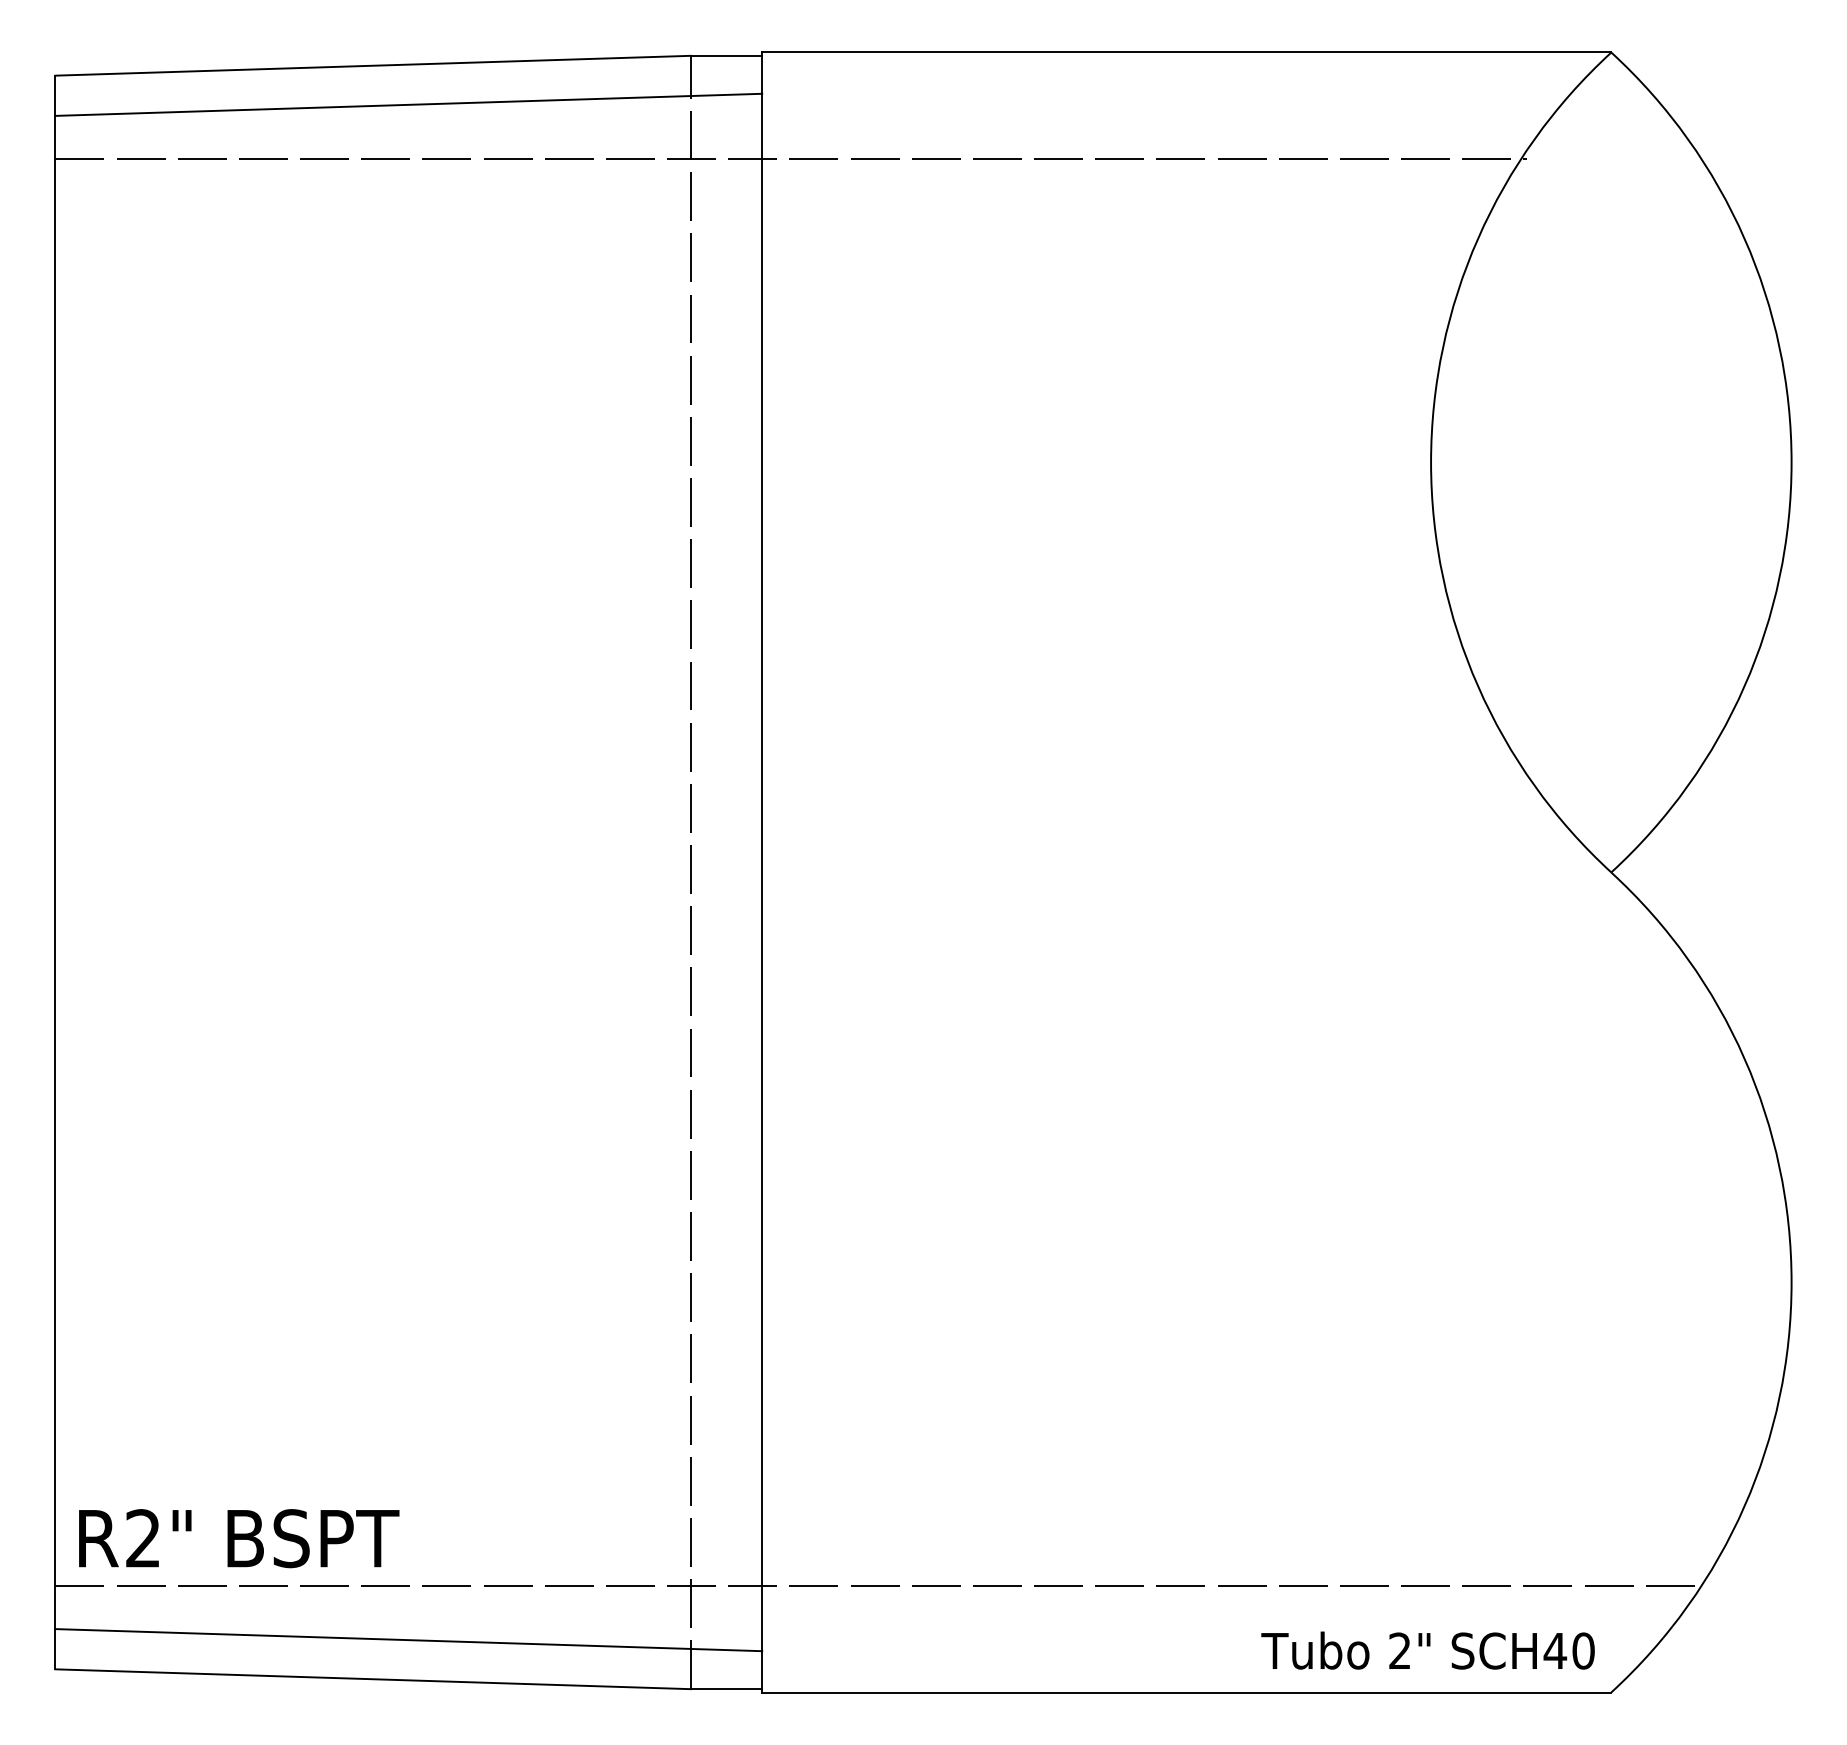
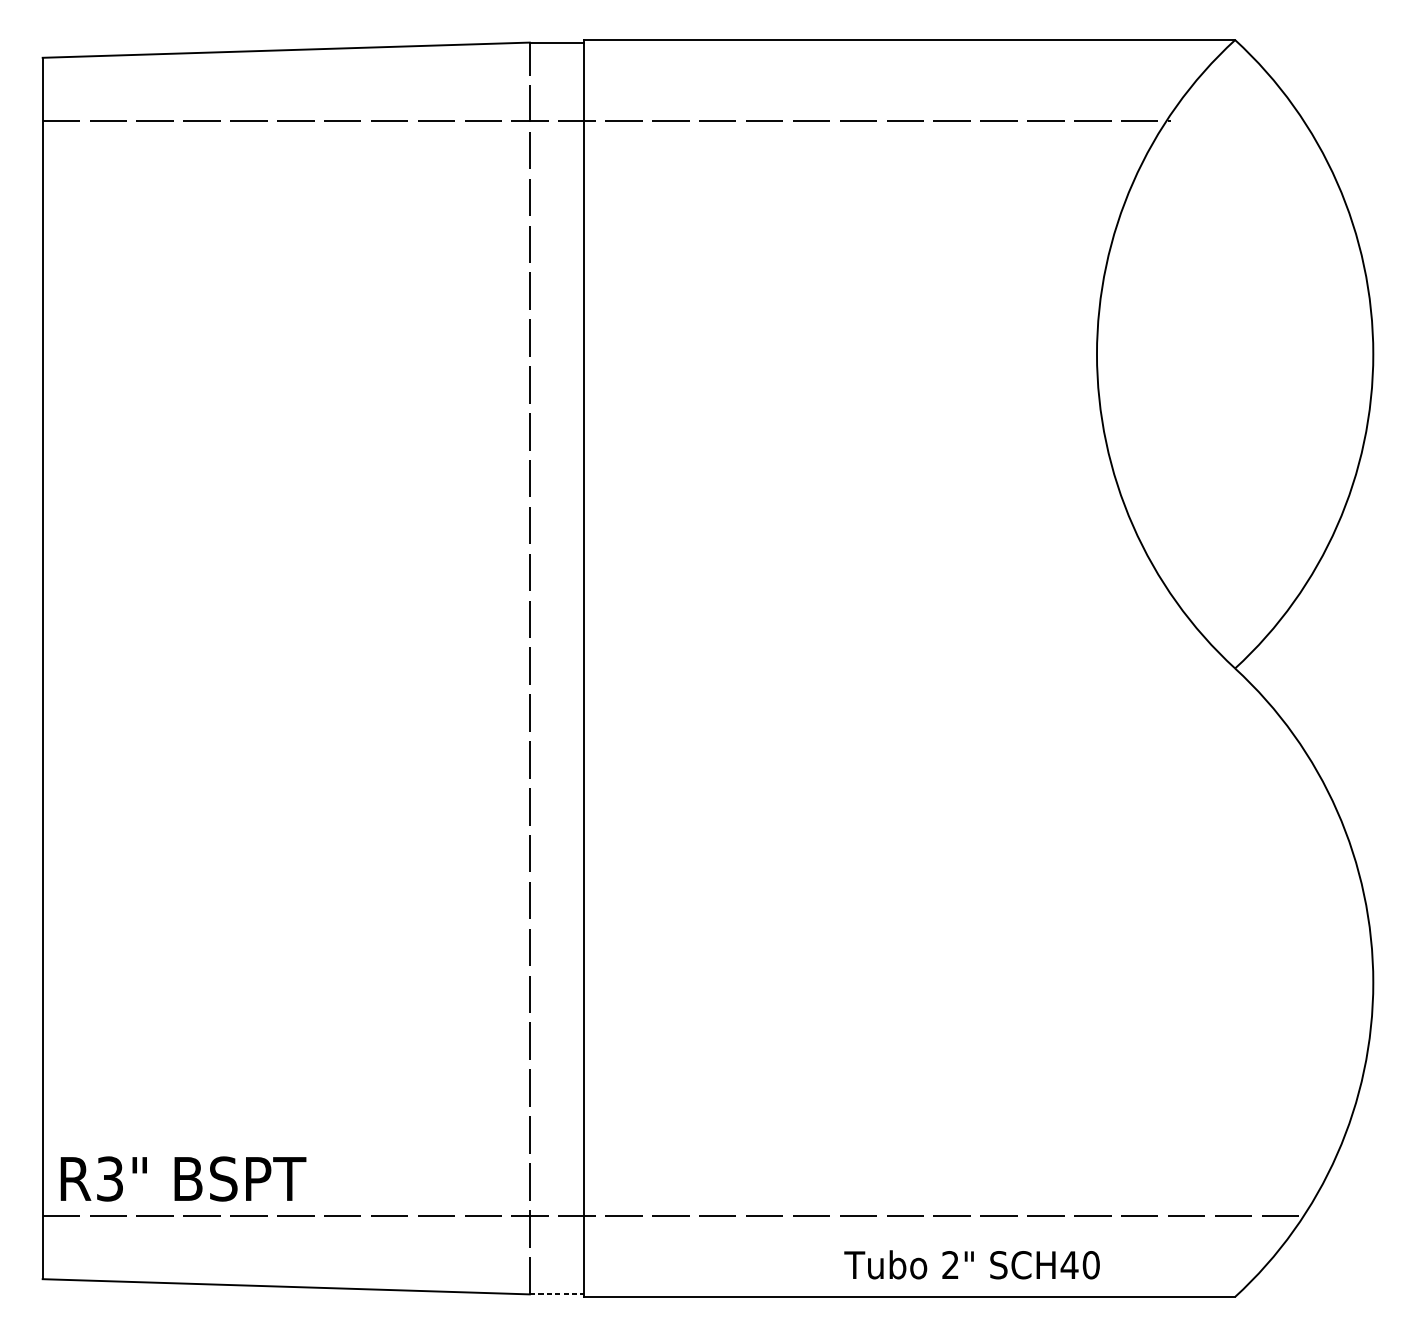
line: (408, 104) -> (313, 79), removed
text: (143, 1538) -> (110, 1178), R2" -> R3"
line: (408, 1640) -> (313, 1257), removed
text: (1427, 1650) -> (971, 1264), moved
line: (726, 1689) -> (557, 1294), solid -> dashed

